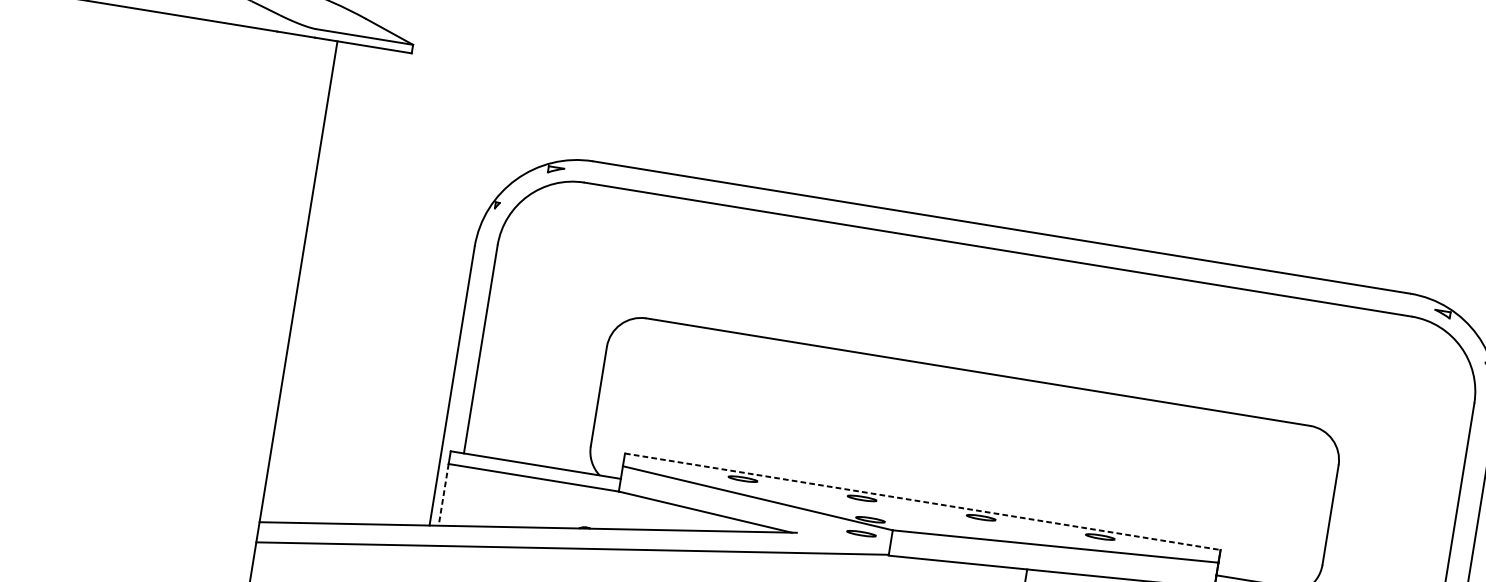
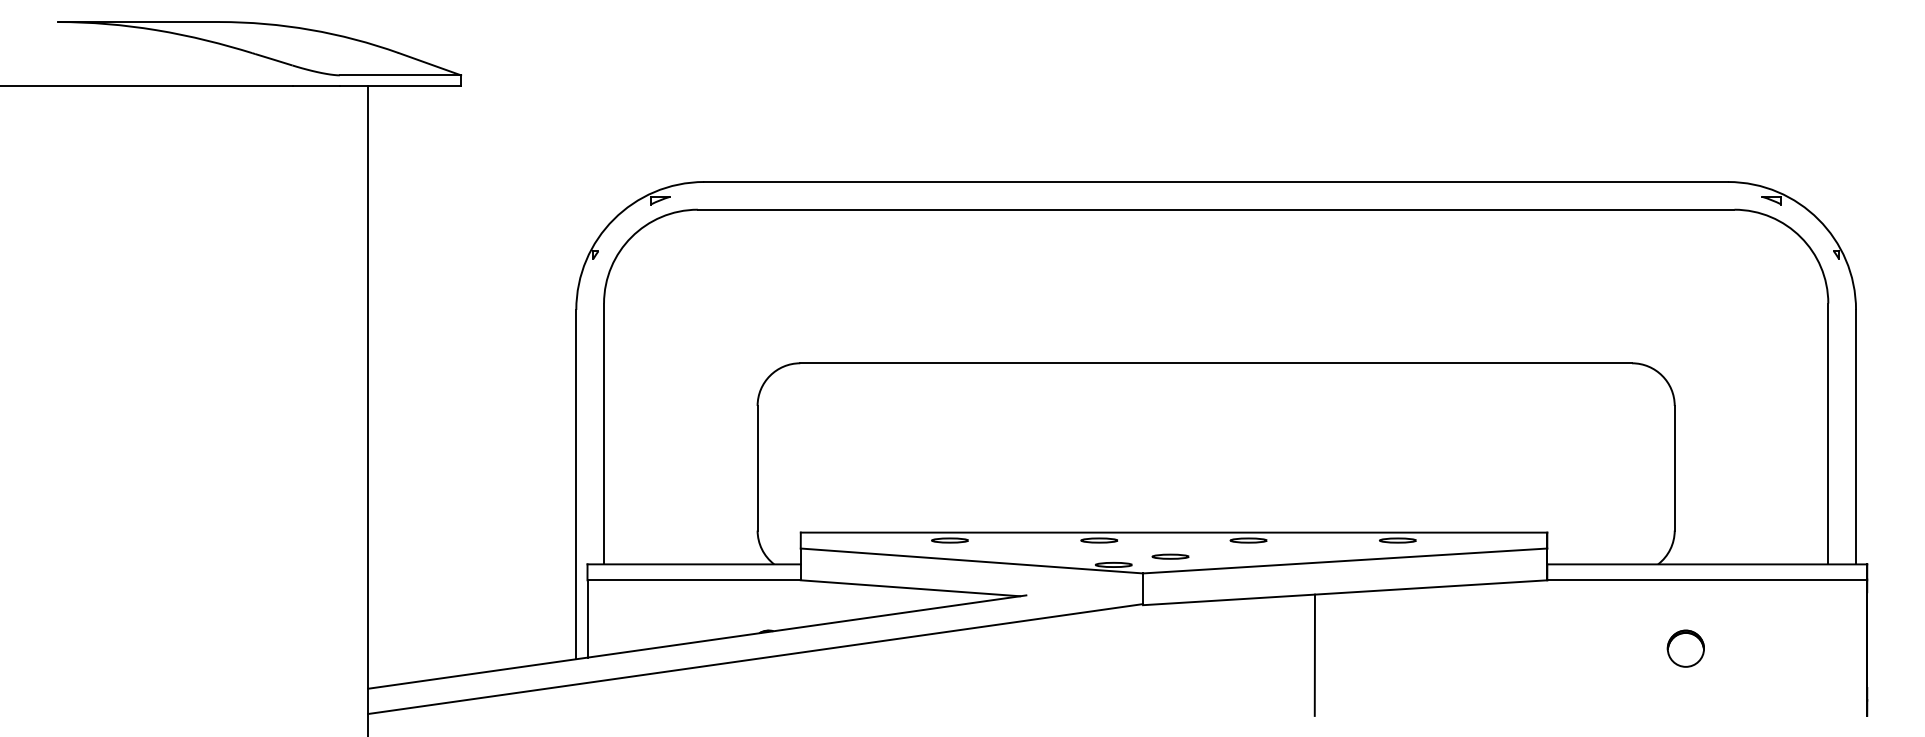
line: (443, 494) -> (587, 618), dashed -> solid
line: (923, 501) -> (1174, 532), dashed -> solid
part: (861, 533) -> (1170, 556), moved

